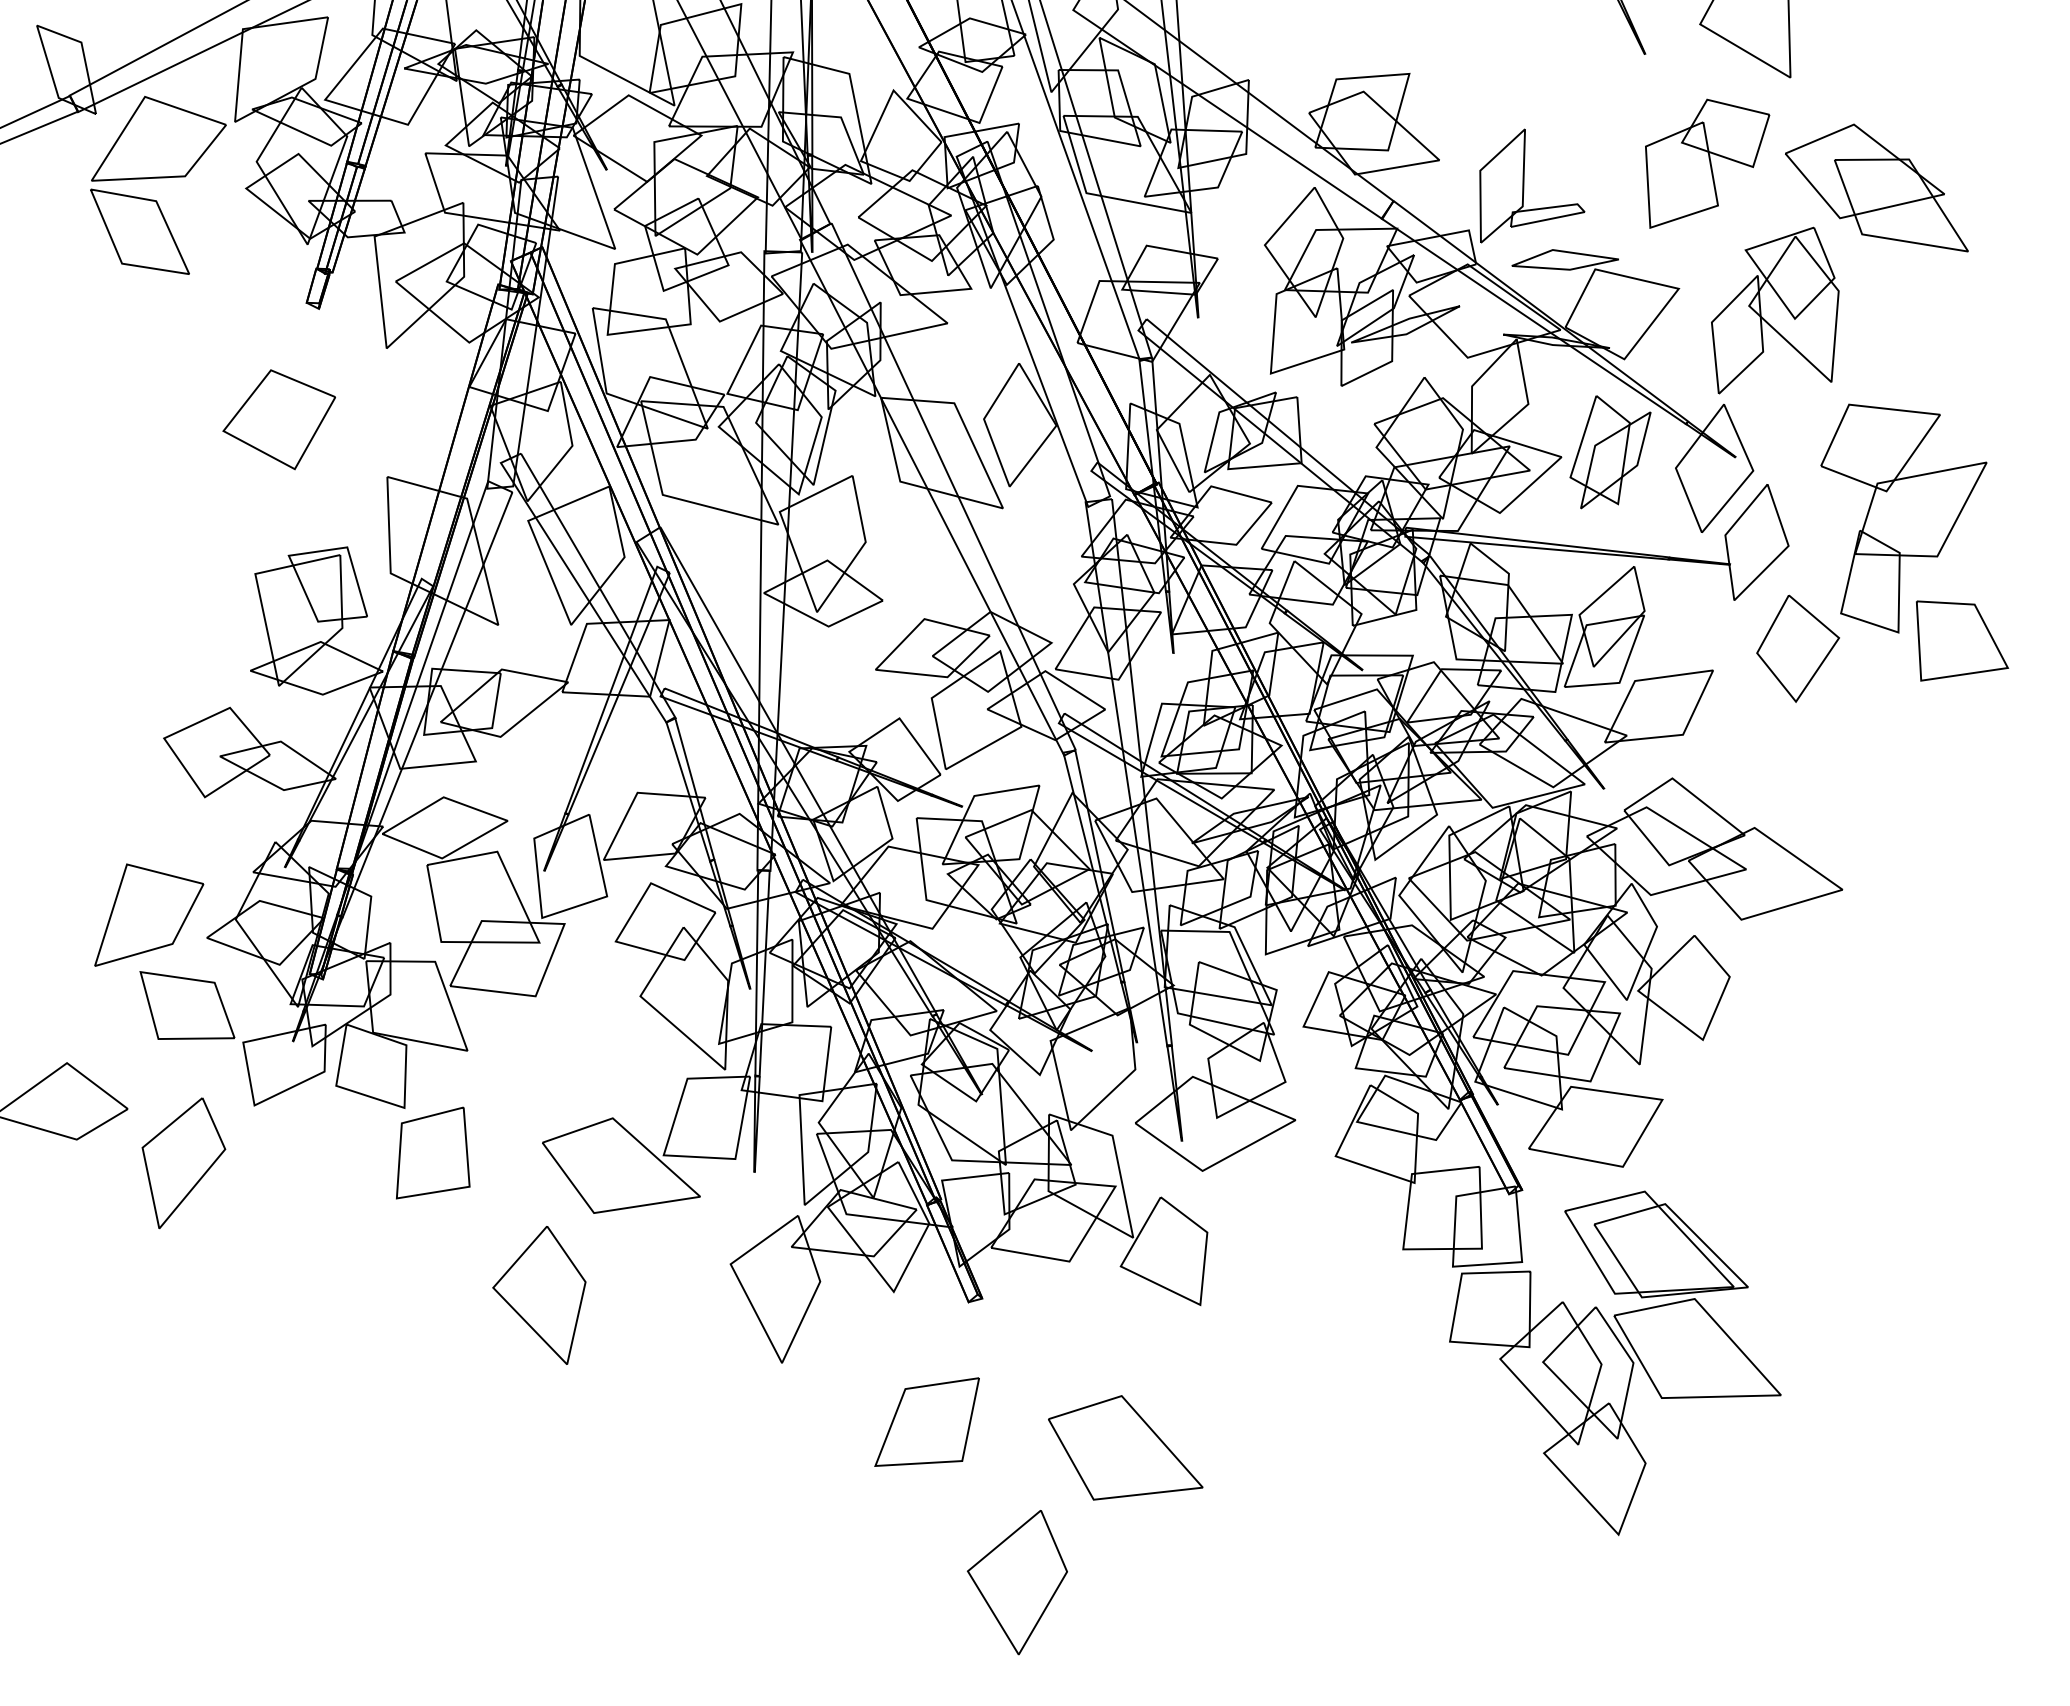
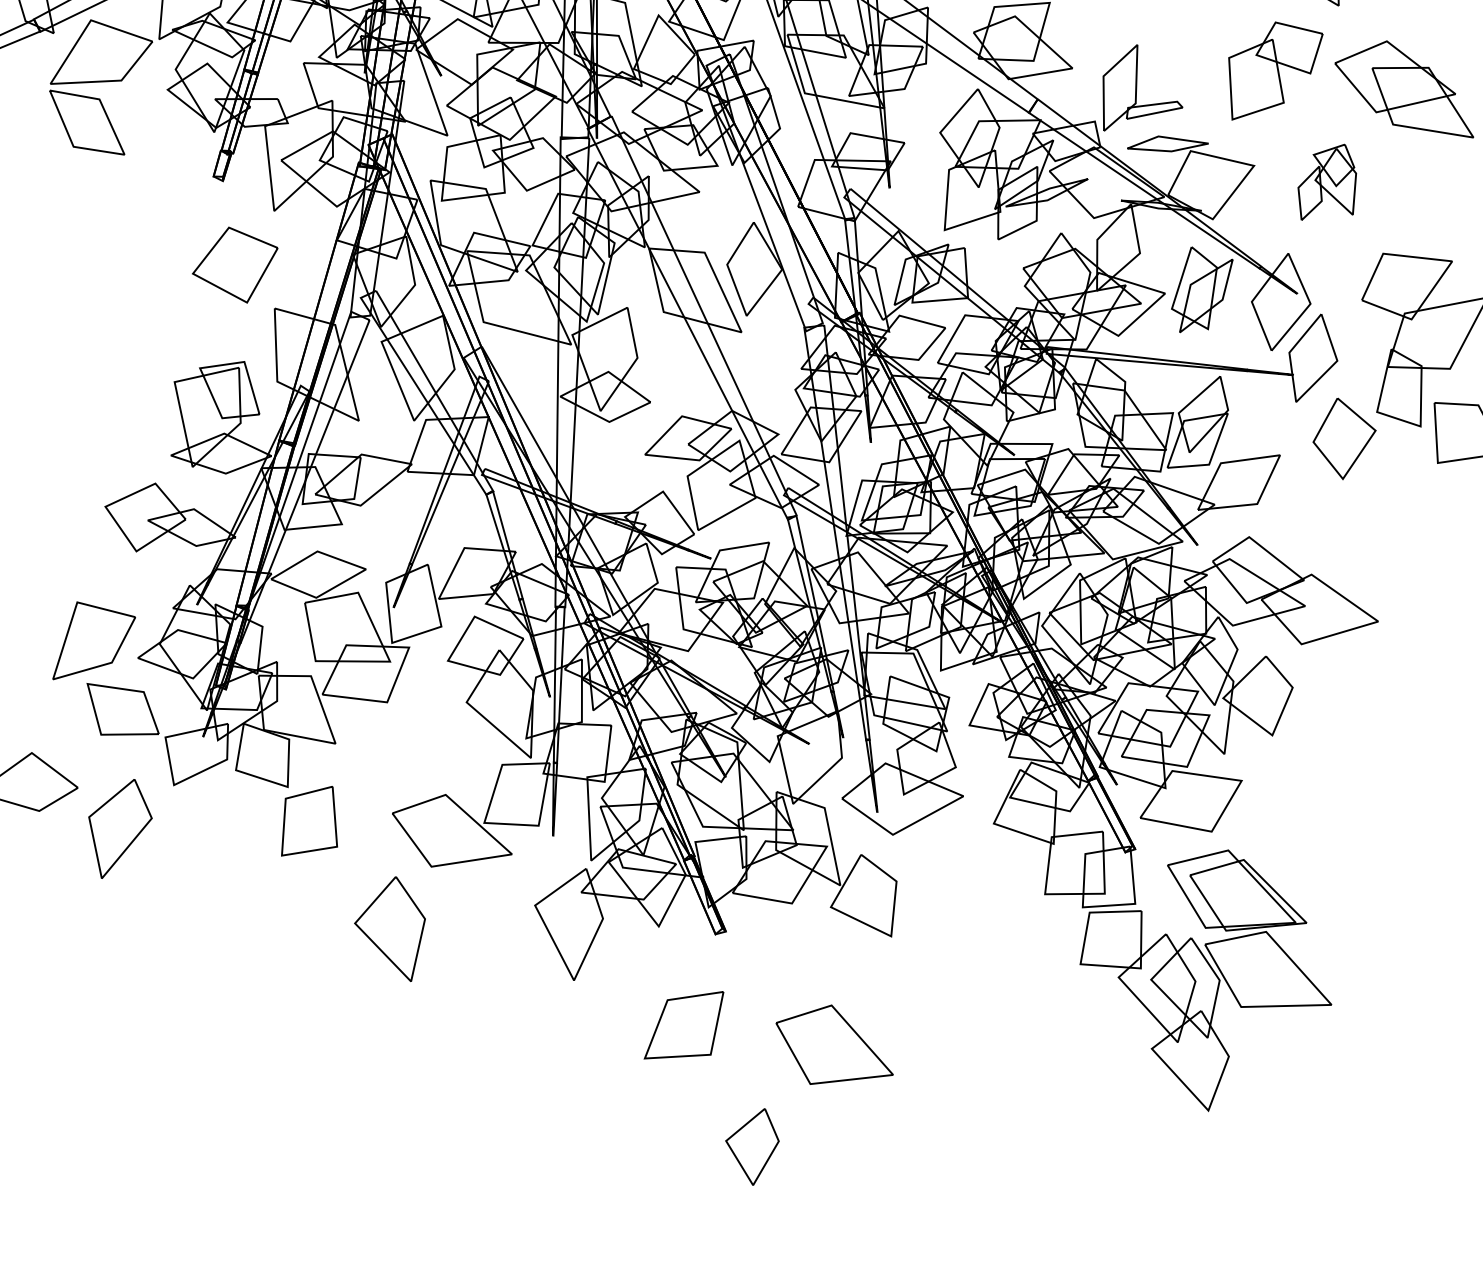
part: (1775, 310) -> (1327, 182), size x0.6
part: (278, 419) -> (234, 264), moved
part: (1016, 1582) -> (751, 1146), size x0.7

